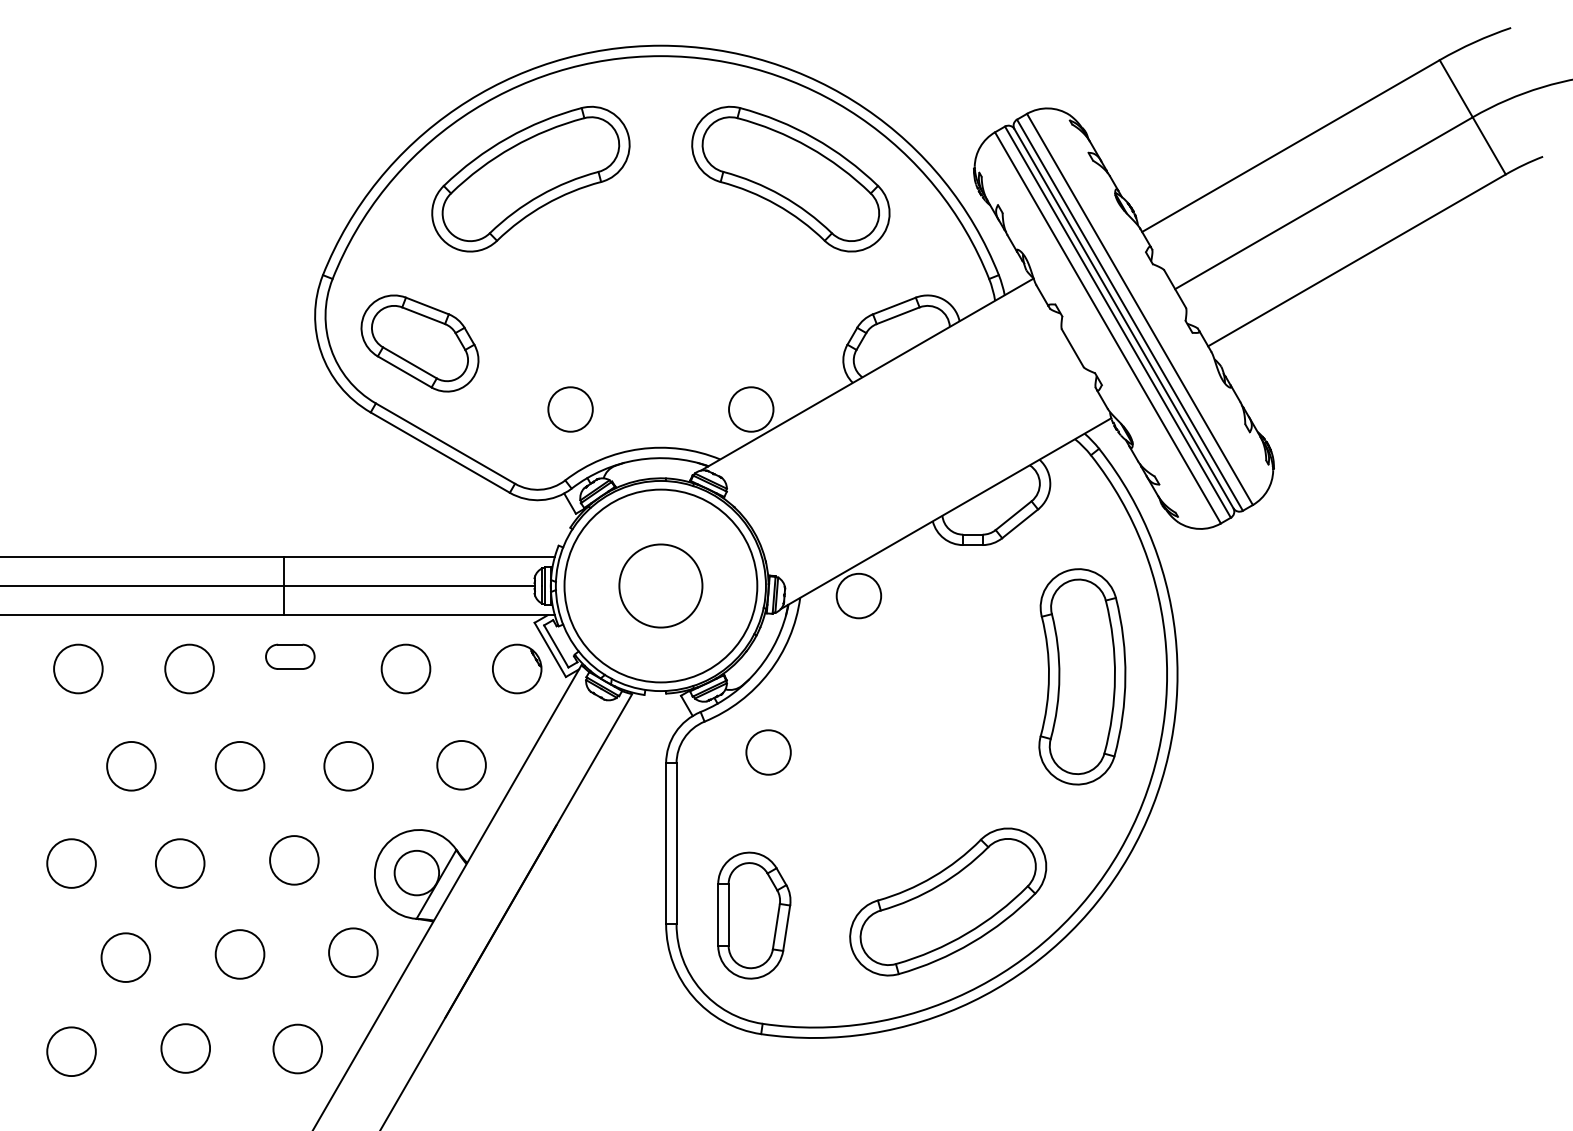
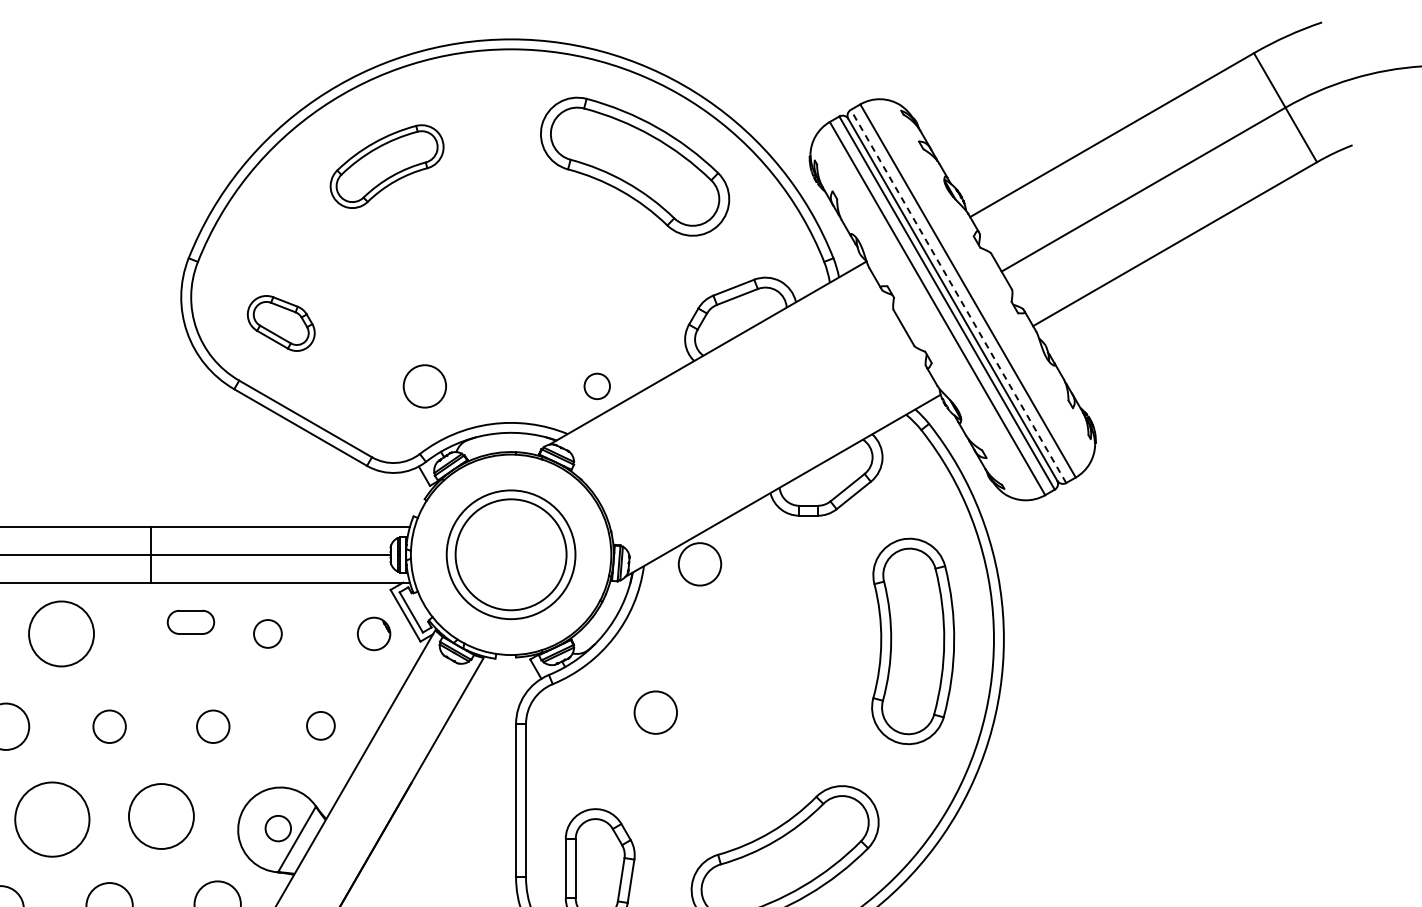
part: (530, 178) -> (386, 166), size x0.6
line: (1129, 315) -> (958, 296), solid -> dashed
part: (419, 343) -> (280, 323), size x0.6
circle: (751, 409) -> (597, 386), size x0.6
circle: (660, 585) -> (510, 554), size x0.7
circle: (660, 585) -> (510, 554), size x1.4
part: (290, 656) -> (191, 622), moved
circle: (189, 668) -> (61, 633), size x1.4
circle: (405, 668) -> (267, 633), size x0.6
part: (517, 668) -> (374, 633), size x0.7
circle: (768, 752) -> (655, 712), moved
circle: (239, 765) -> (109, 726), size x0.7
circle: (348, 765) -> (213, 726), size x0.7
circle: (461, 765) -> (320, 726), size x0.6
circle: (294, 860) -> (161, 816), size x1.4
circle: (180, 863) -> (52, 819), size x1.6
circle: (416, 872) -> (277, 828), size x0.6

